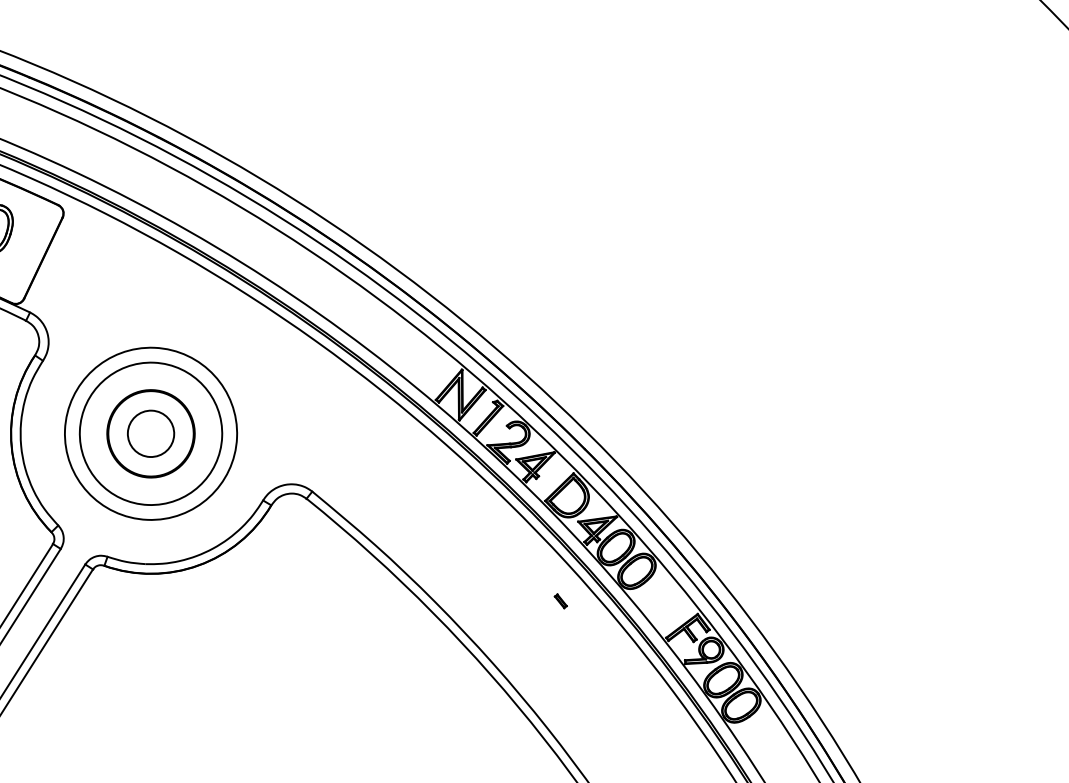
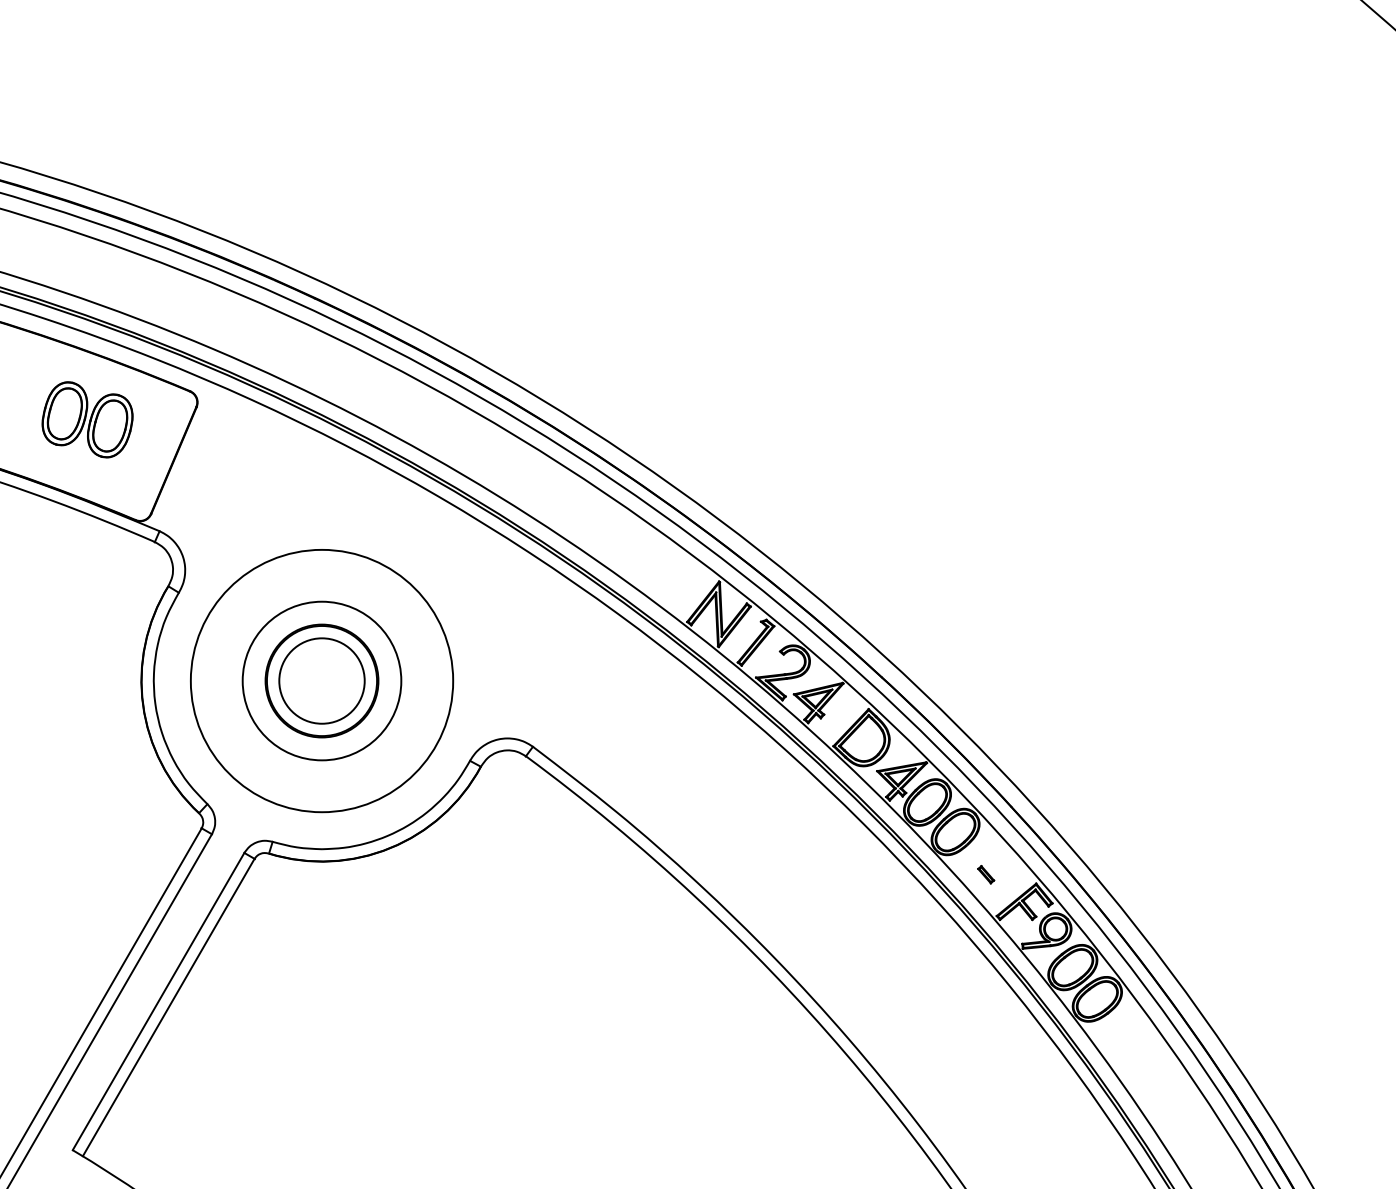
circle: (150, 433) -> (321, 680), size x0.71
circle: (150, 433) -> (321, 680), size x1.43
circle: (150, 433) -> (321, 680), size x1.43
part: (561, 601) -> (986, 874), moved

